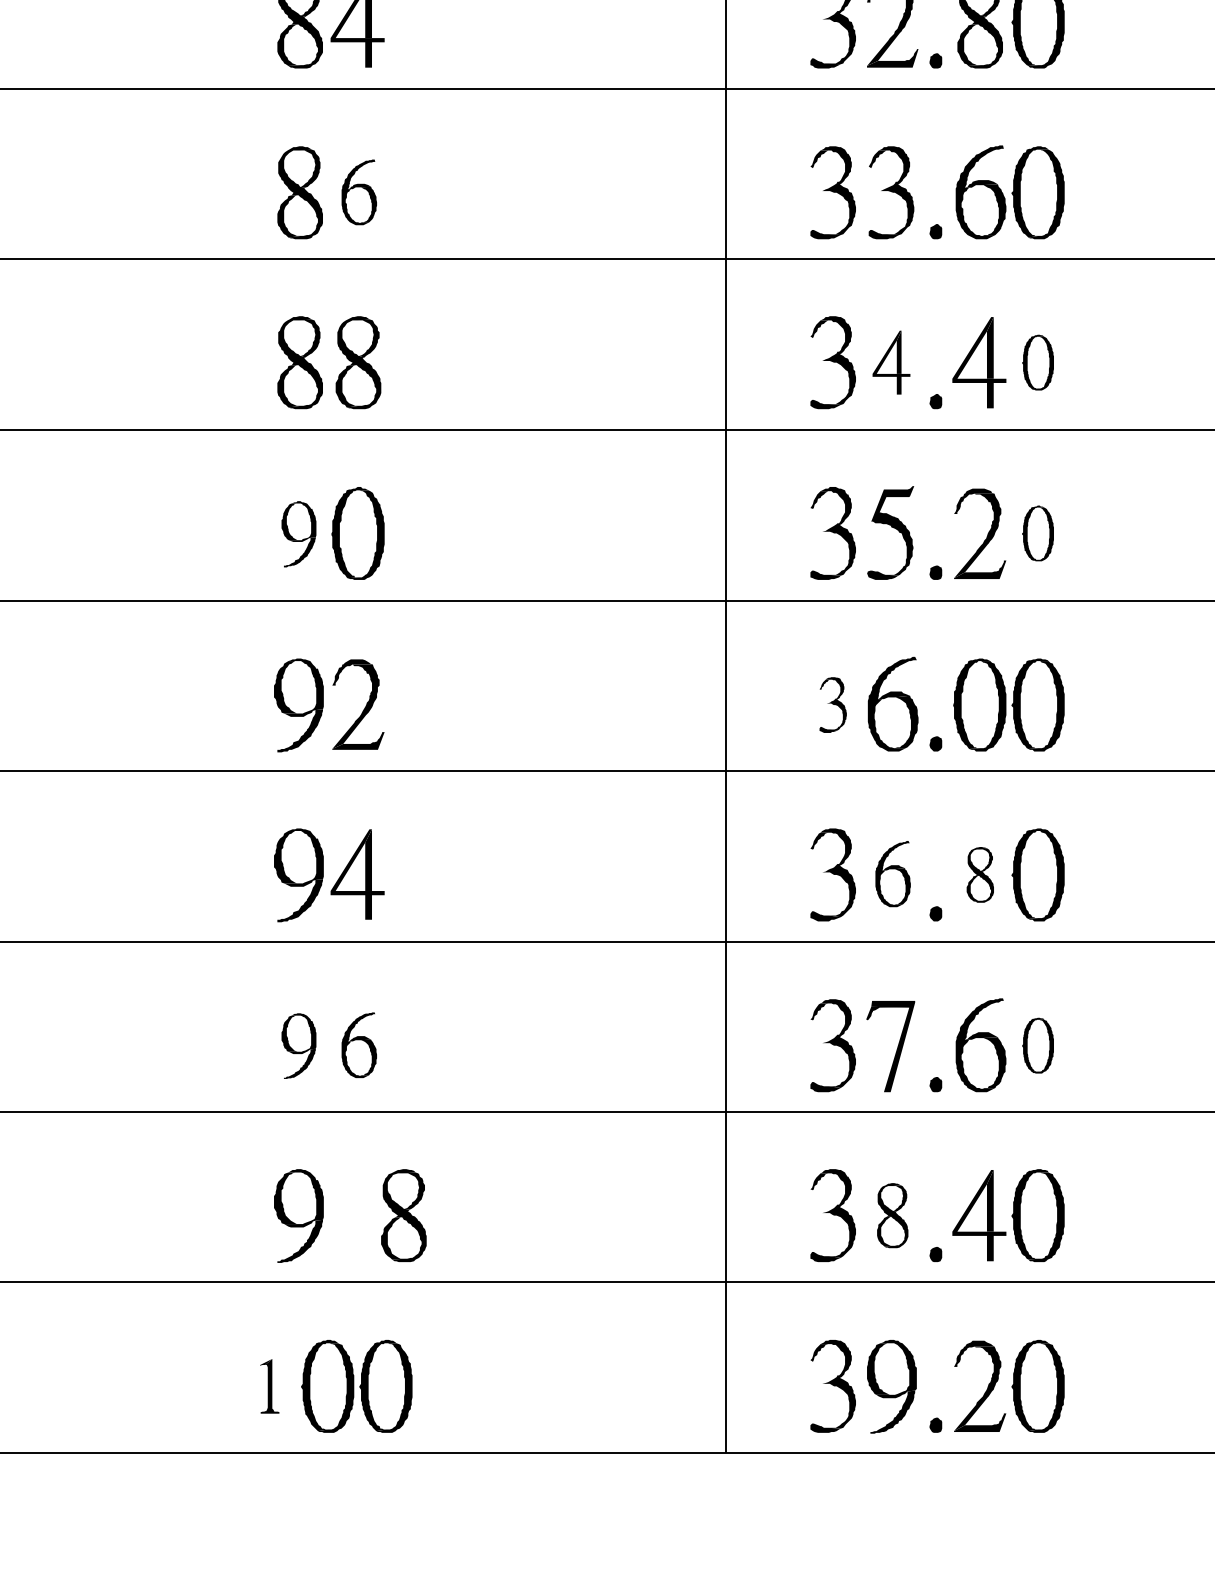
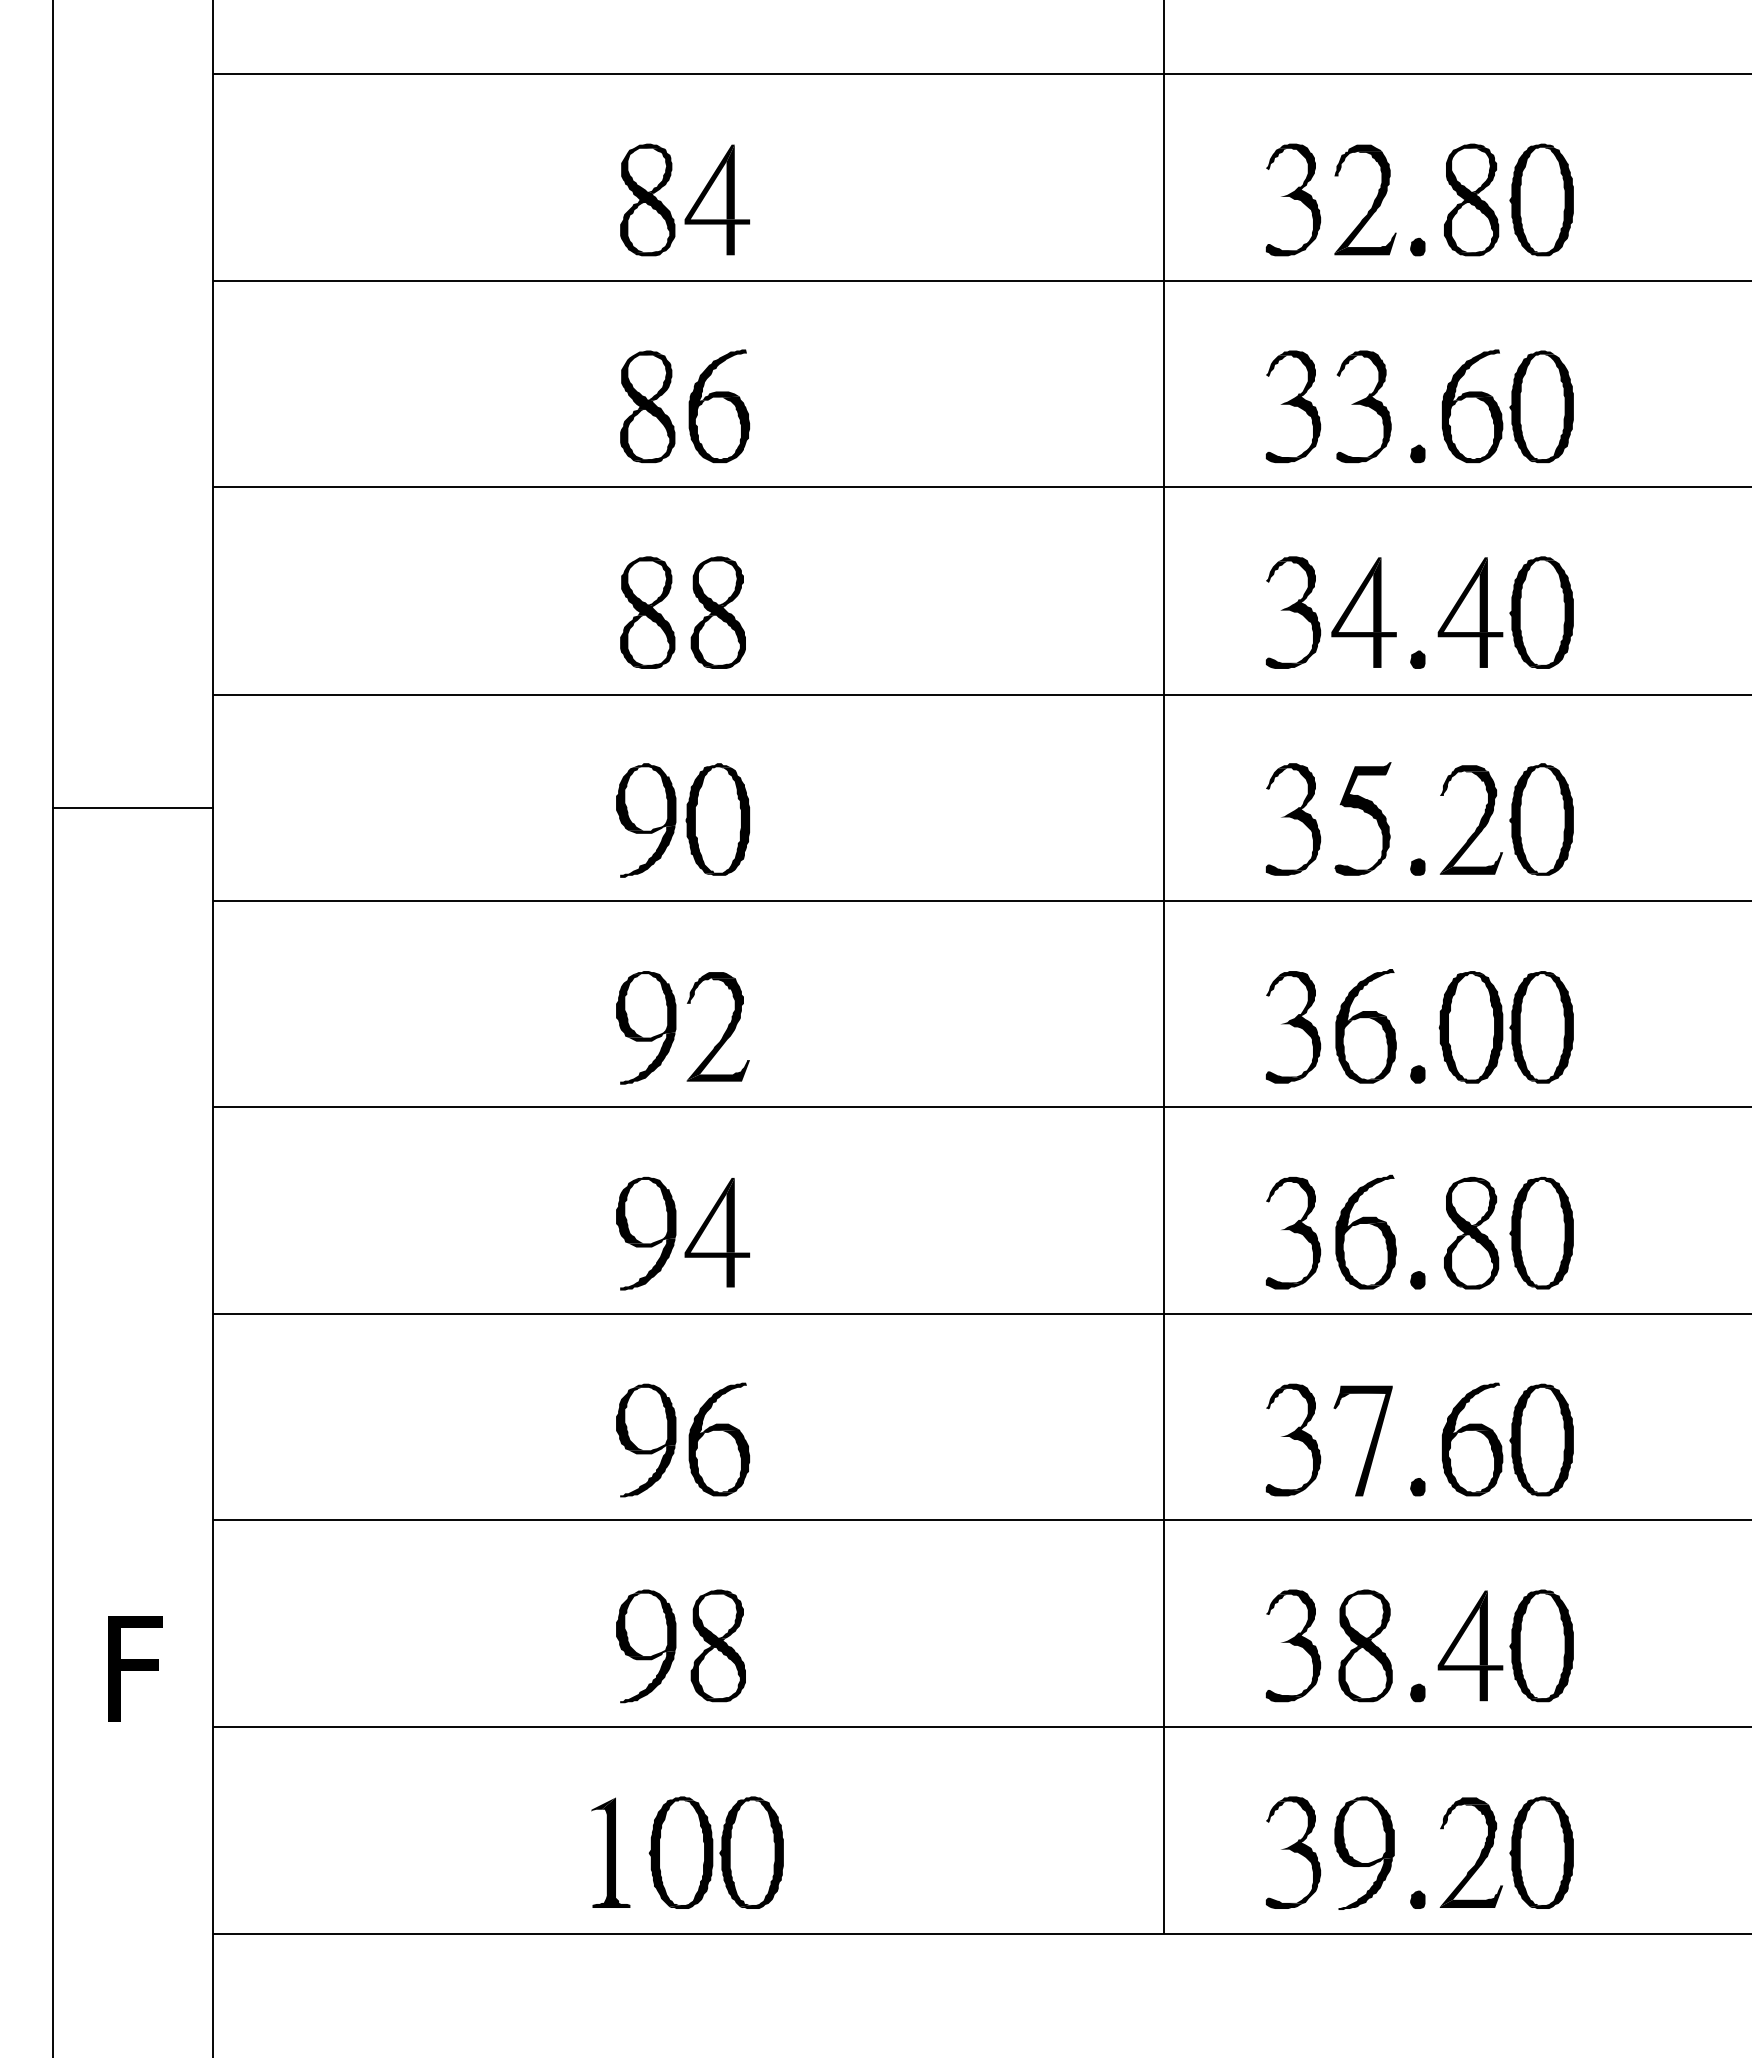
part: (359, 192) -> (719, 406), size x1.43
part: (891, 362) -> (1363, 612), size x1.43
part: (1037, 362) -> (1541, 612), size x1.67
part: (1037, 533) -> (1541, 819), size x1.67
part: (299, 534) -> (646, 820), size x1.43
part: (833, 705) -> (1293, 1027), size x1.67
part: (892, 873) -> (1365, 1231), size x1.43
part: (980, 874) -> (1471, 1232), size x1.67
part: (359, 1045) -> (719, 1439), size x1.43
part: (1037, 1045) -> (1541, 1439), size x1.67
part: (299, 1046) -> (646, 1440), size x1.43
part: (403, 1215) -> (717, 1645), moved
part: (892, 1215) -> (1365, 1645), size x1.43
part: (269, 1386) -> (610, 1852), size x1.67

